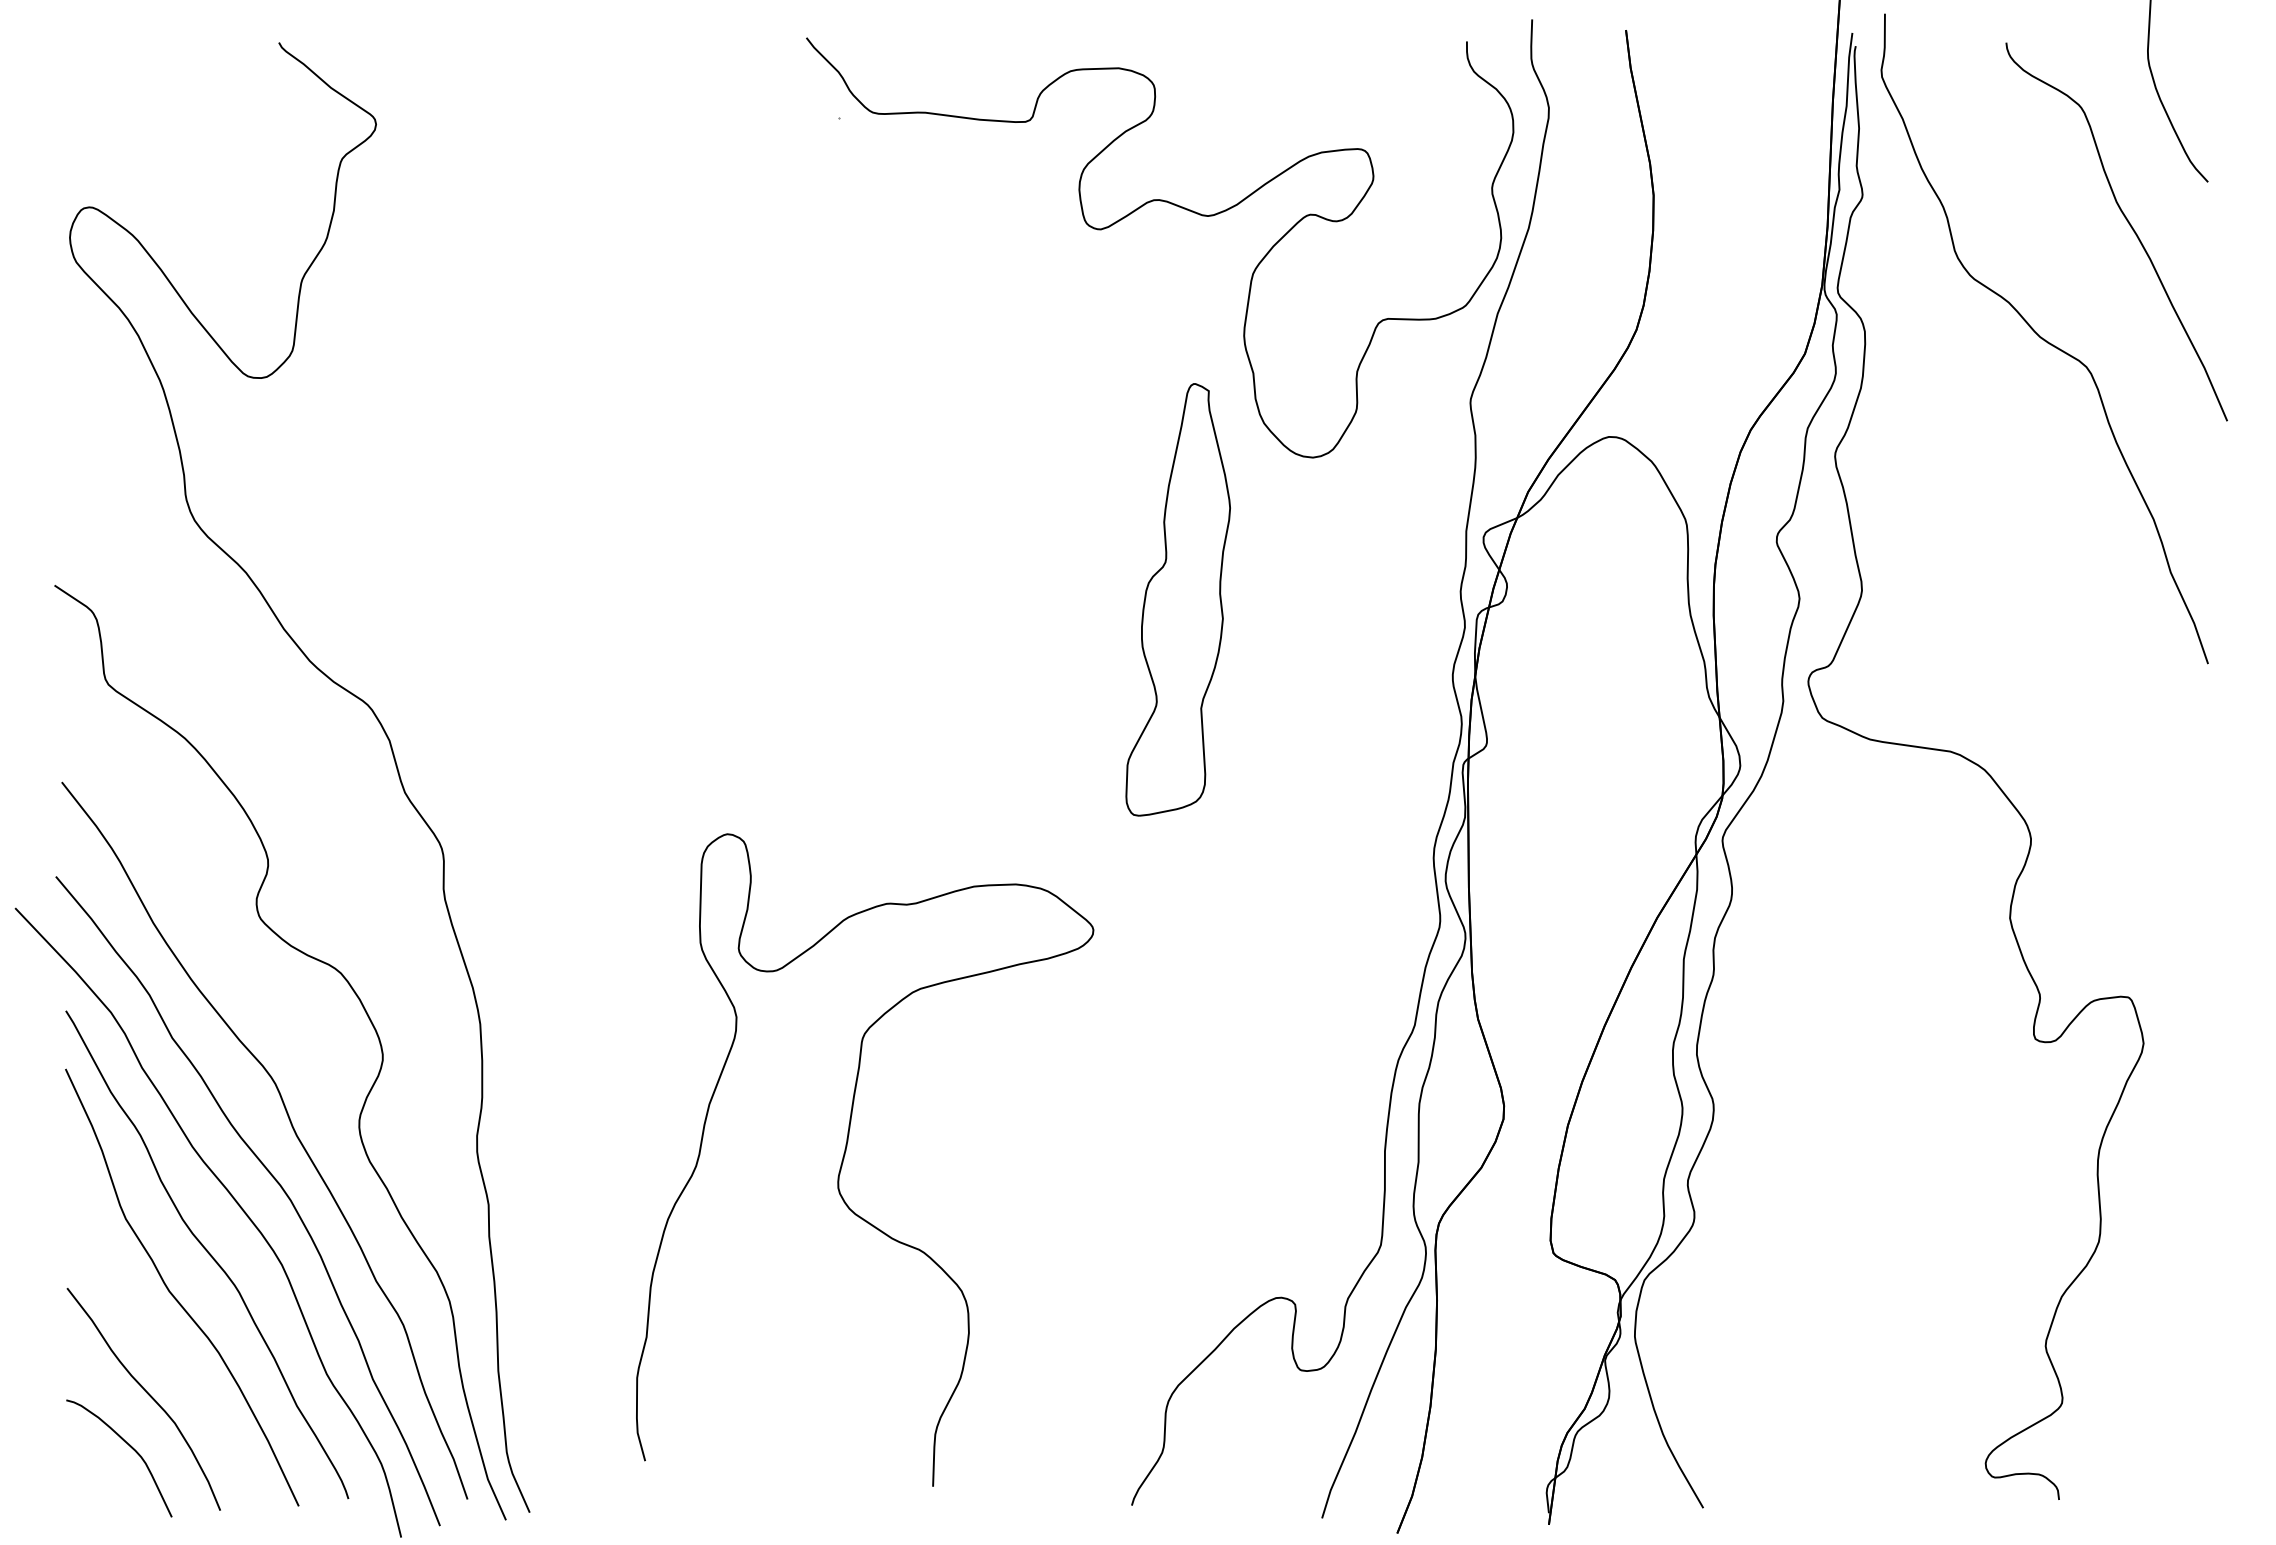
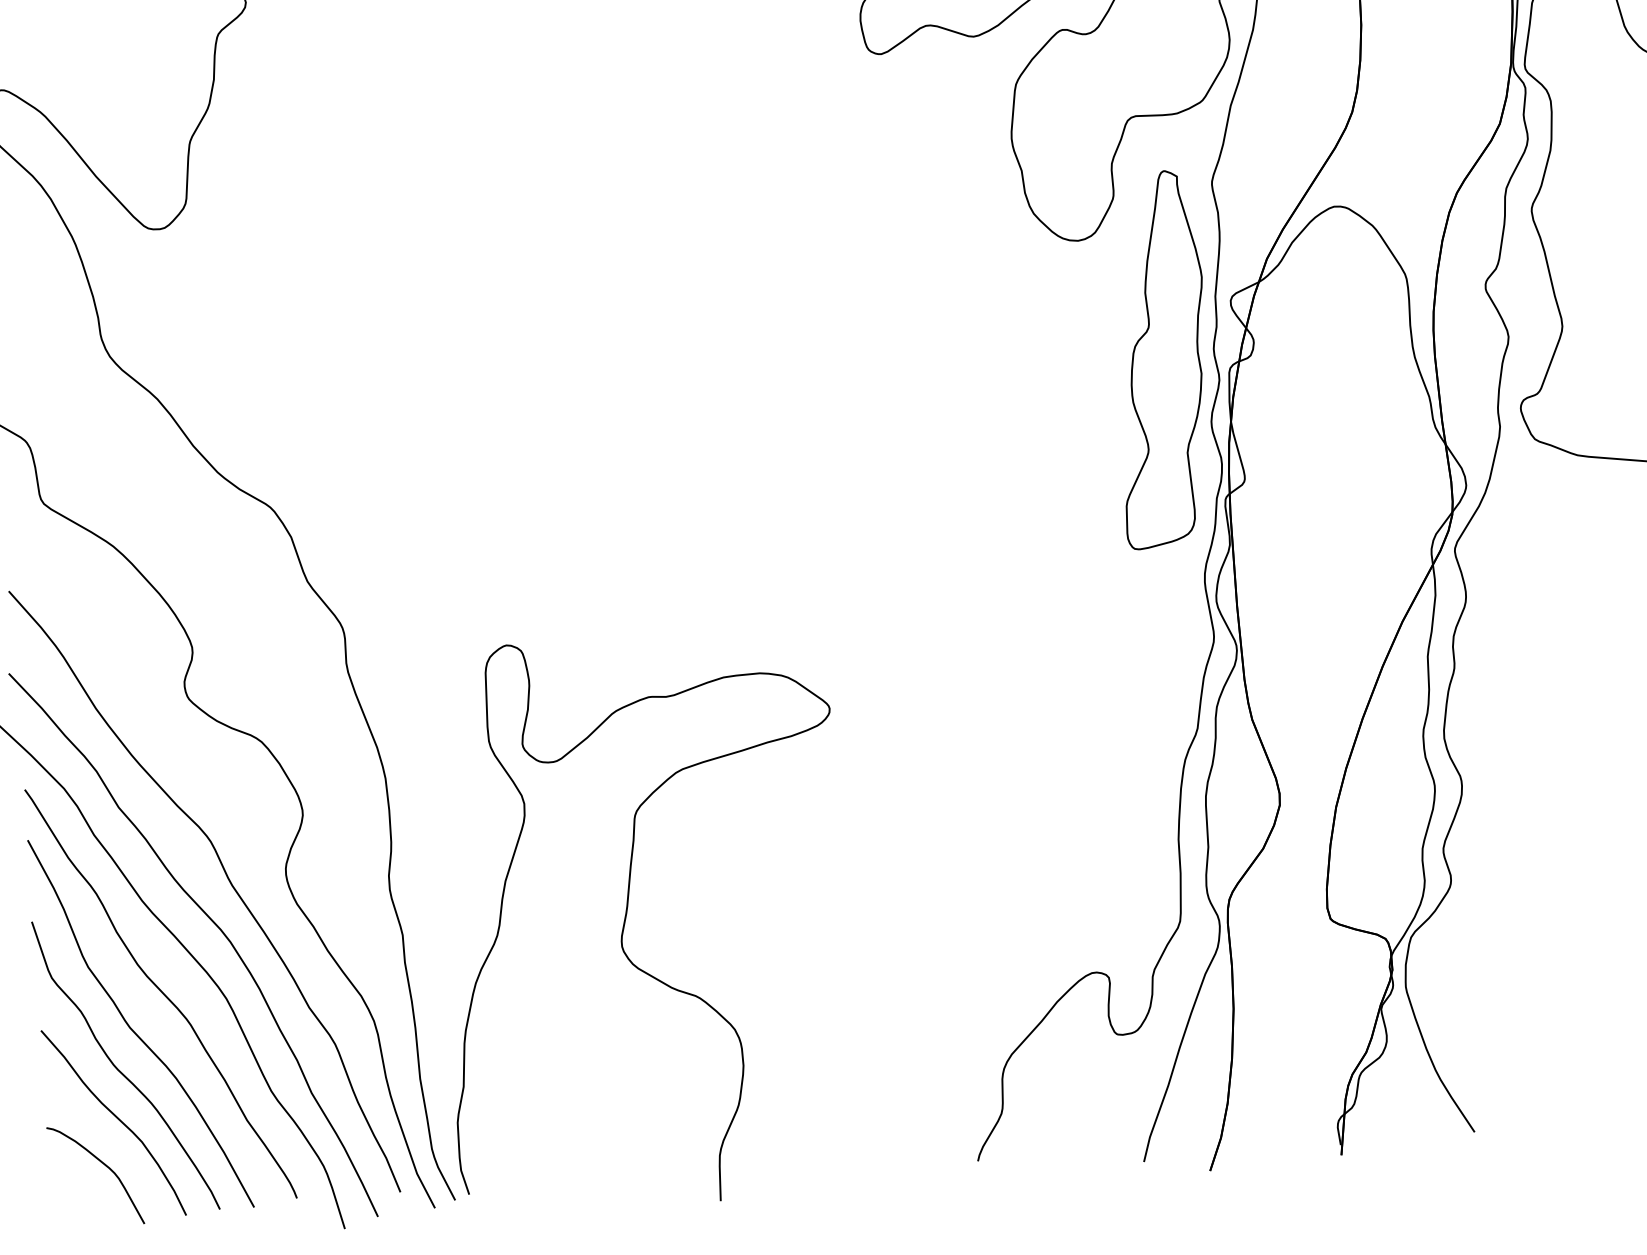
part: (1177, 599) -> (1161, 359), moved
curve: (845, 1155) -> (626, 918), moved
curve: (155, 1340) -> (120, 1071), added

